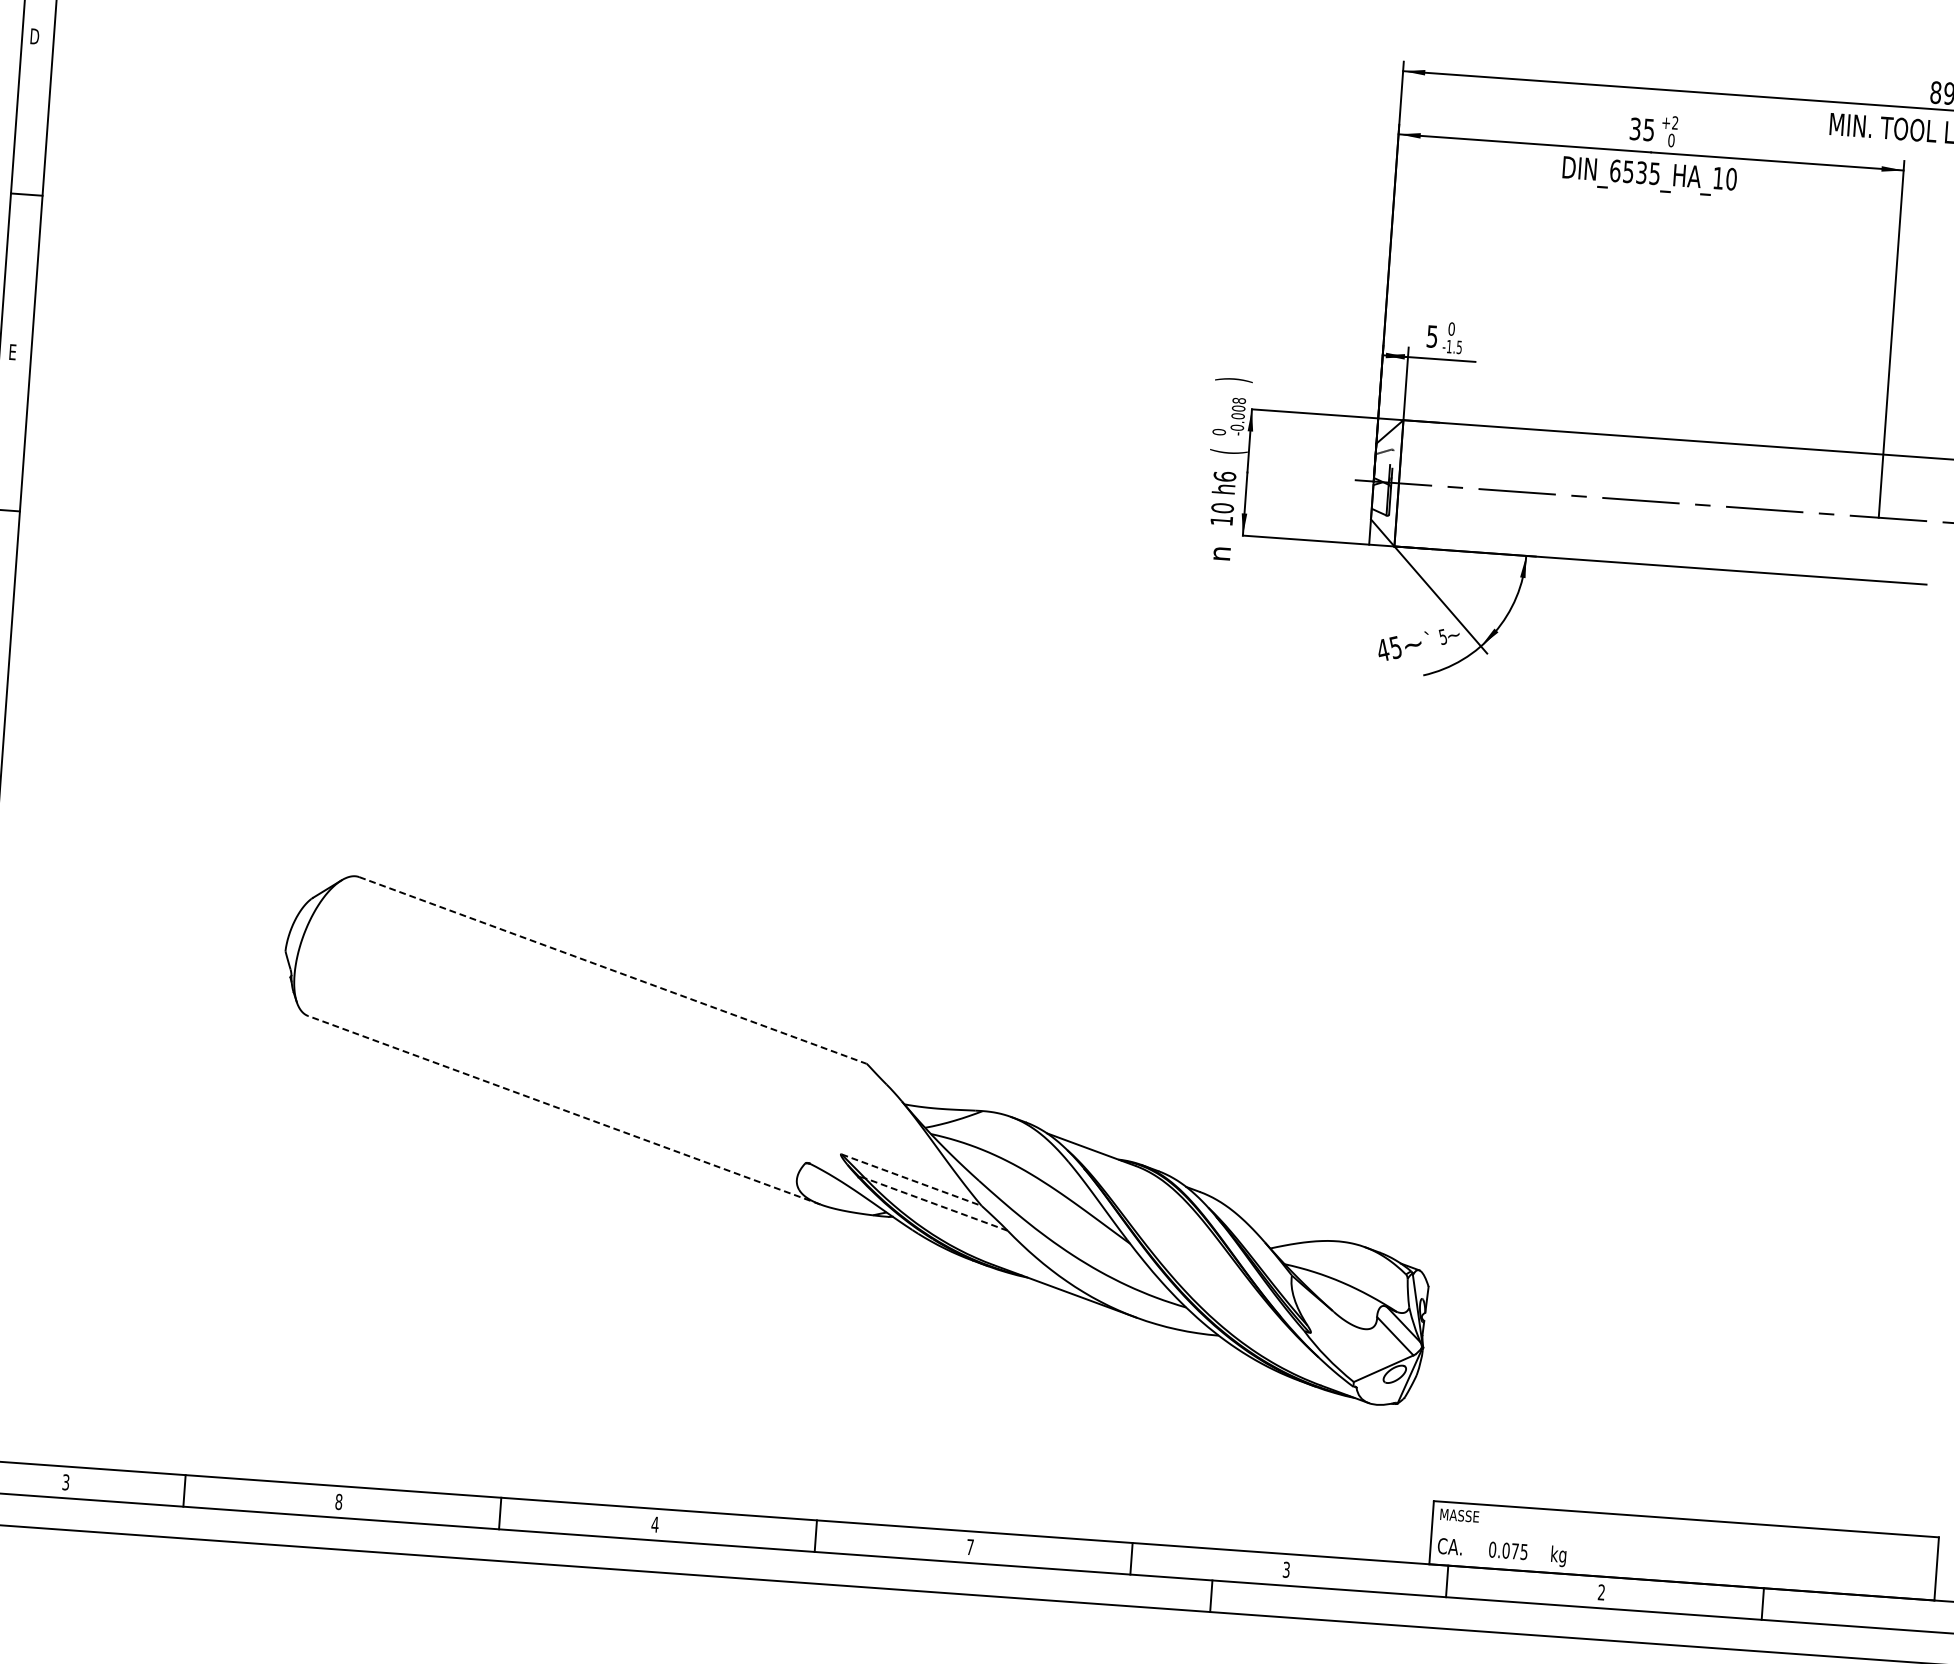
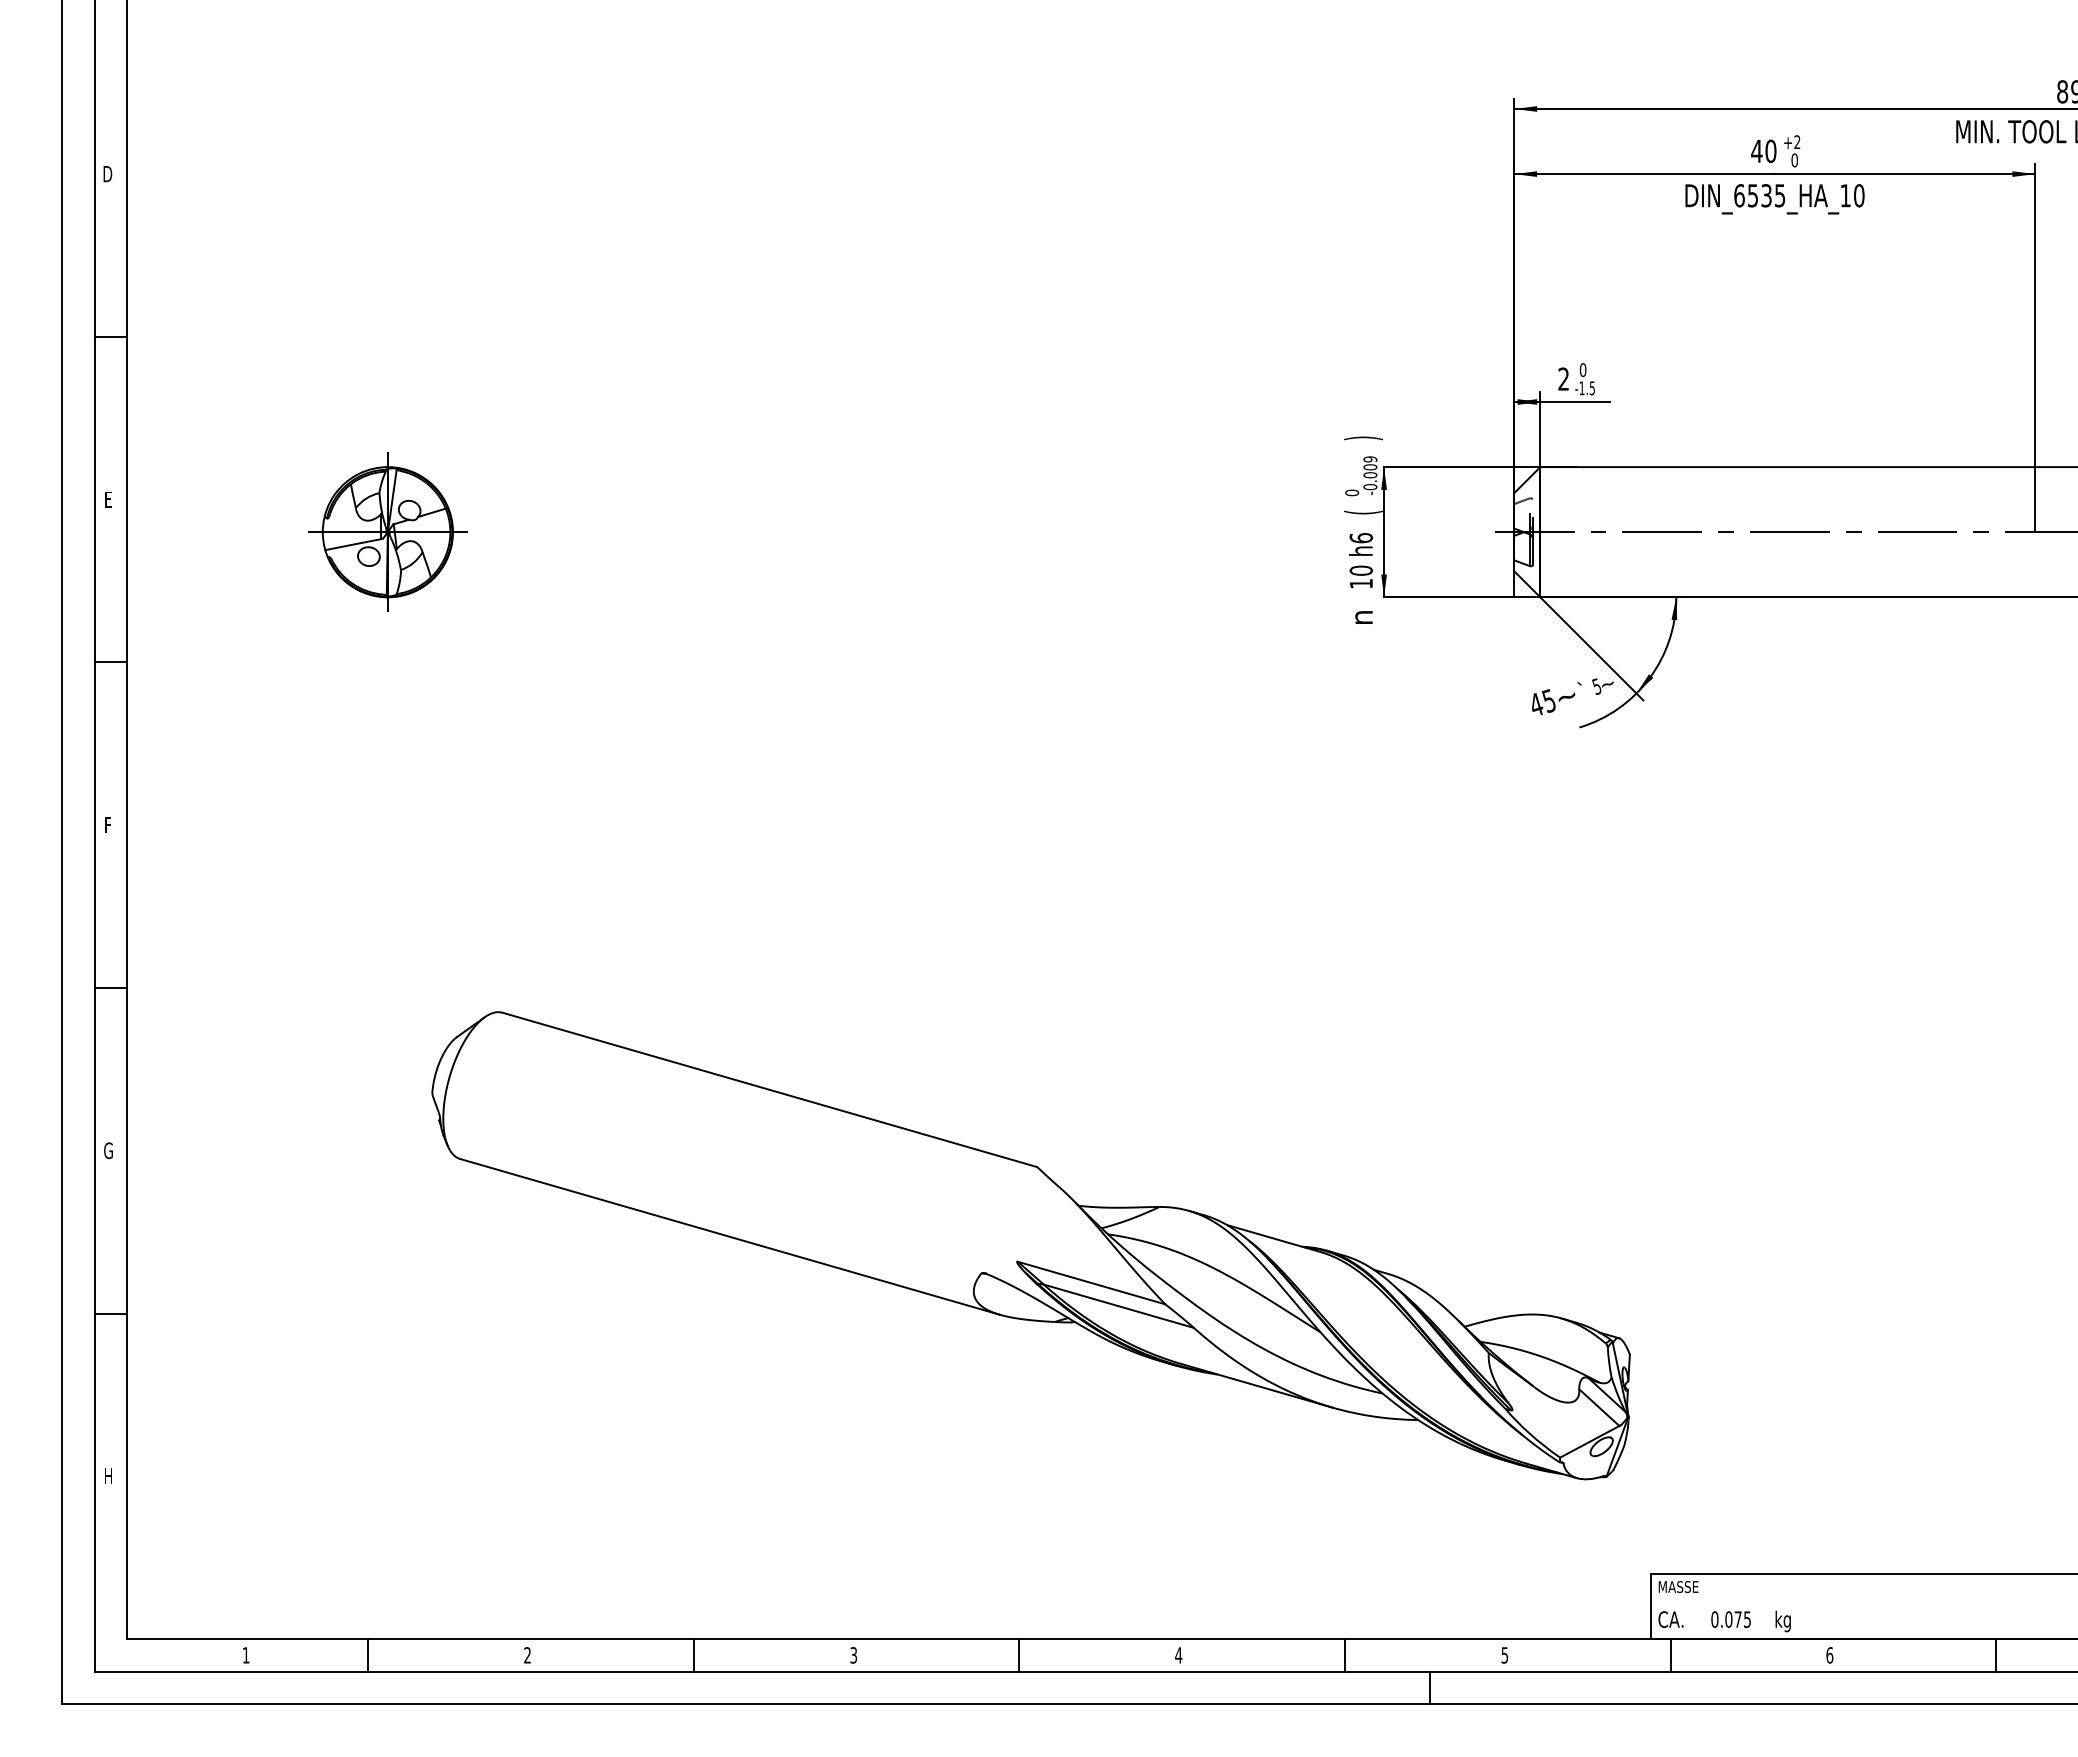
text: (1641, 129) -> (1763, 151), 35 -> 40
text: (1432, 335) -> (1563, 378), 5 -> 2
text: (1239, 401) -> (1370, 459), -0.008 -> -0.009
part: (281, 402) -> (387, 531), added
line: (613, 970) -> (770, 1089), dashed -> solid
line: (564, 1109) -> (730, 1236), dashed -> solid
line: (911, 1180) -> (1091, 1283), dashed -> solid
line: (936, 1204) -> (1118, 1306), dashed -> solid
text: (65, 1482) -> (245, 1655), 3 -> 1
text: (338, 1502) -> (527, 1655), 8 -> 2
text: (654, 1524) -> (853, 1655), 4 -> 3
text: (970, 1547) -> (1178, 1655), 7 -> 4
text: (1286, 1569) -> (1504, 1654), 3 -> 5
text: (1601, 1592) -> (1829, 1655), 2 -> 6

